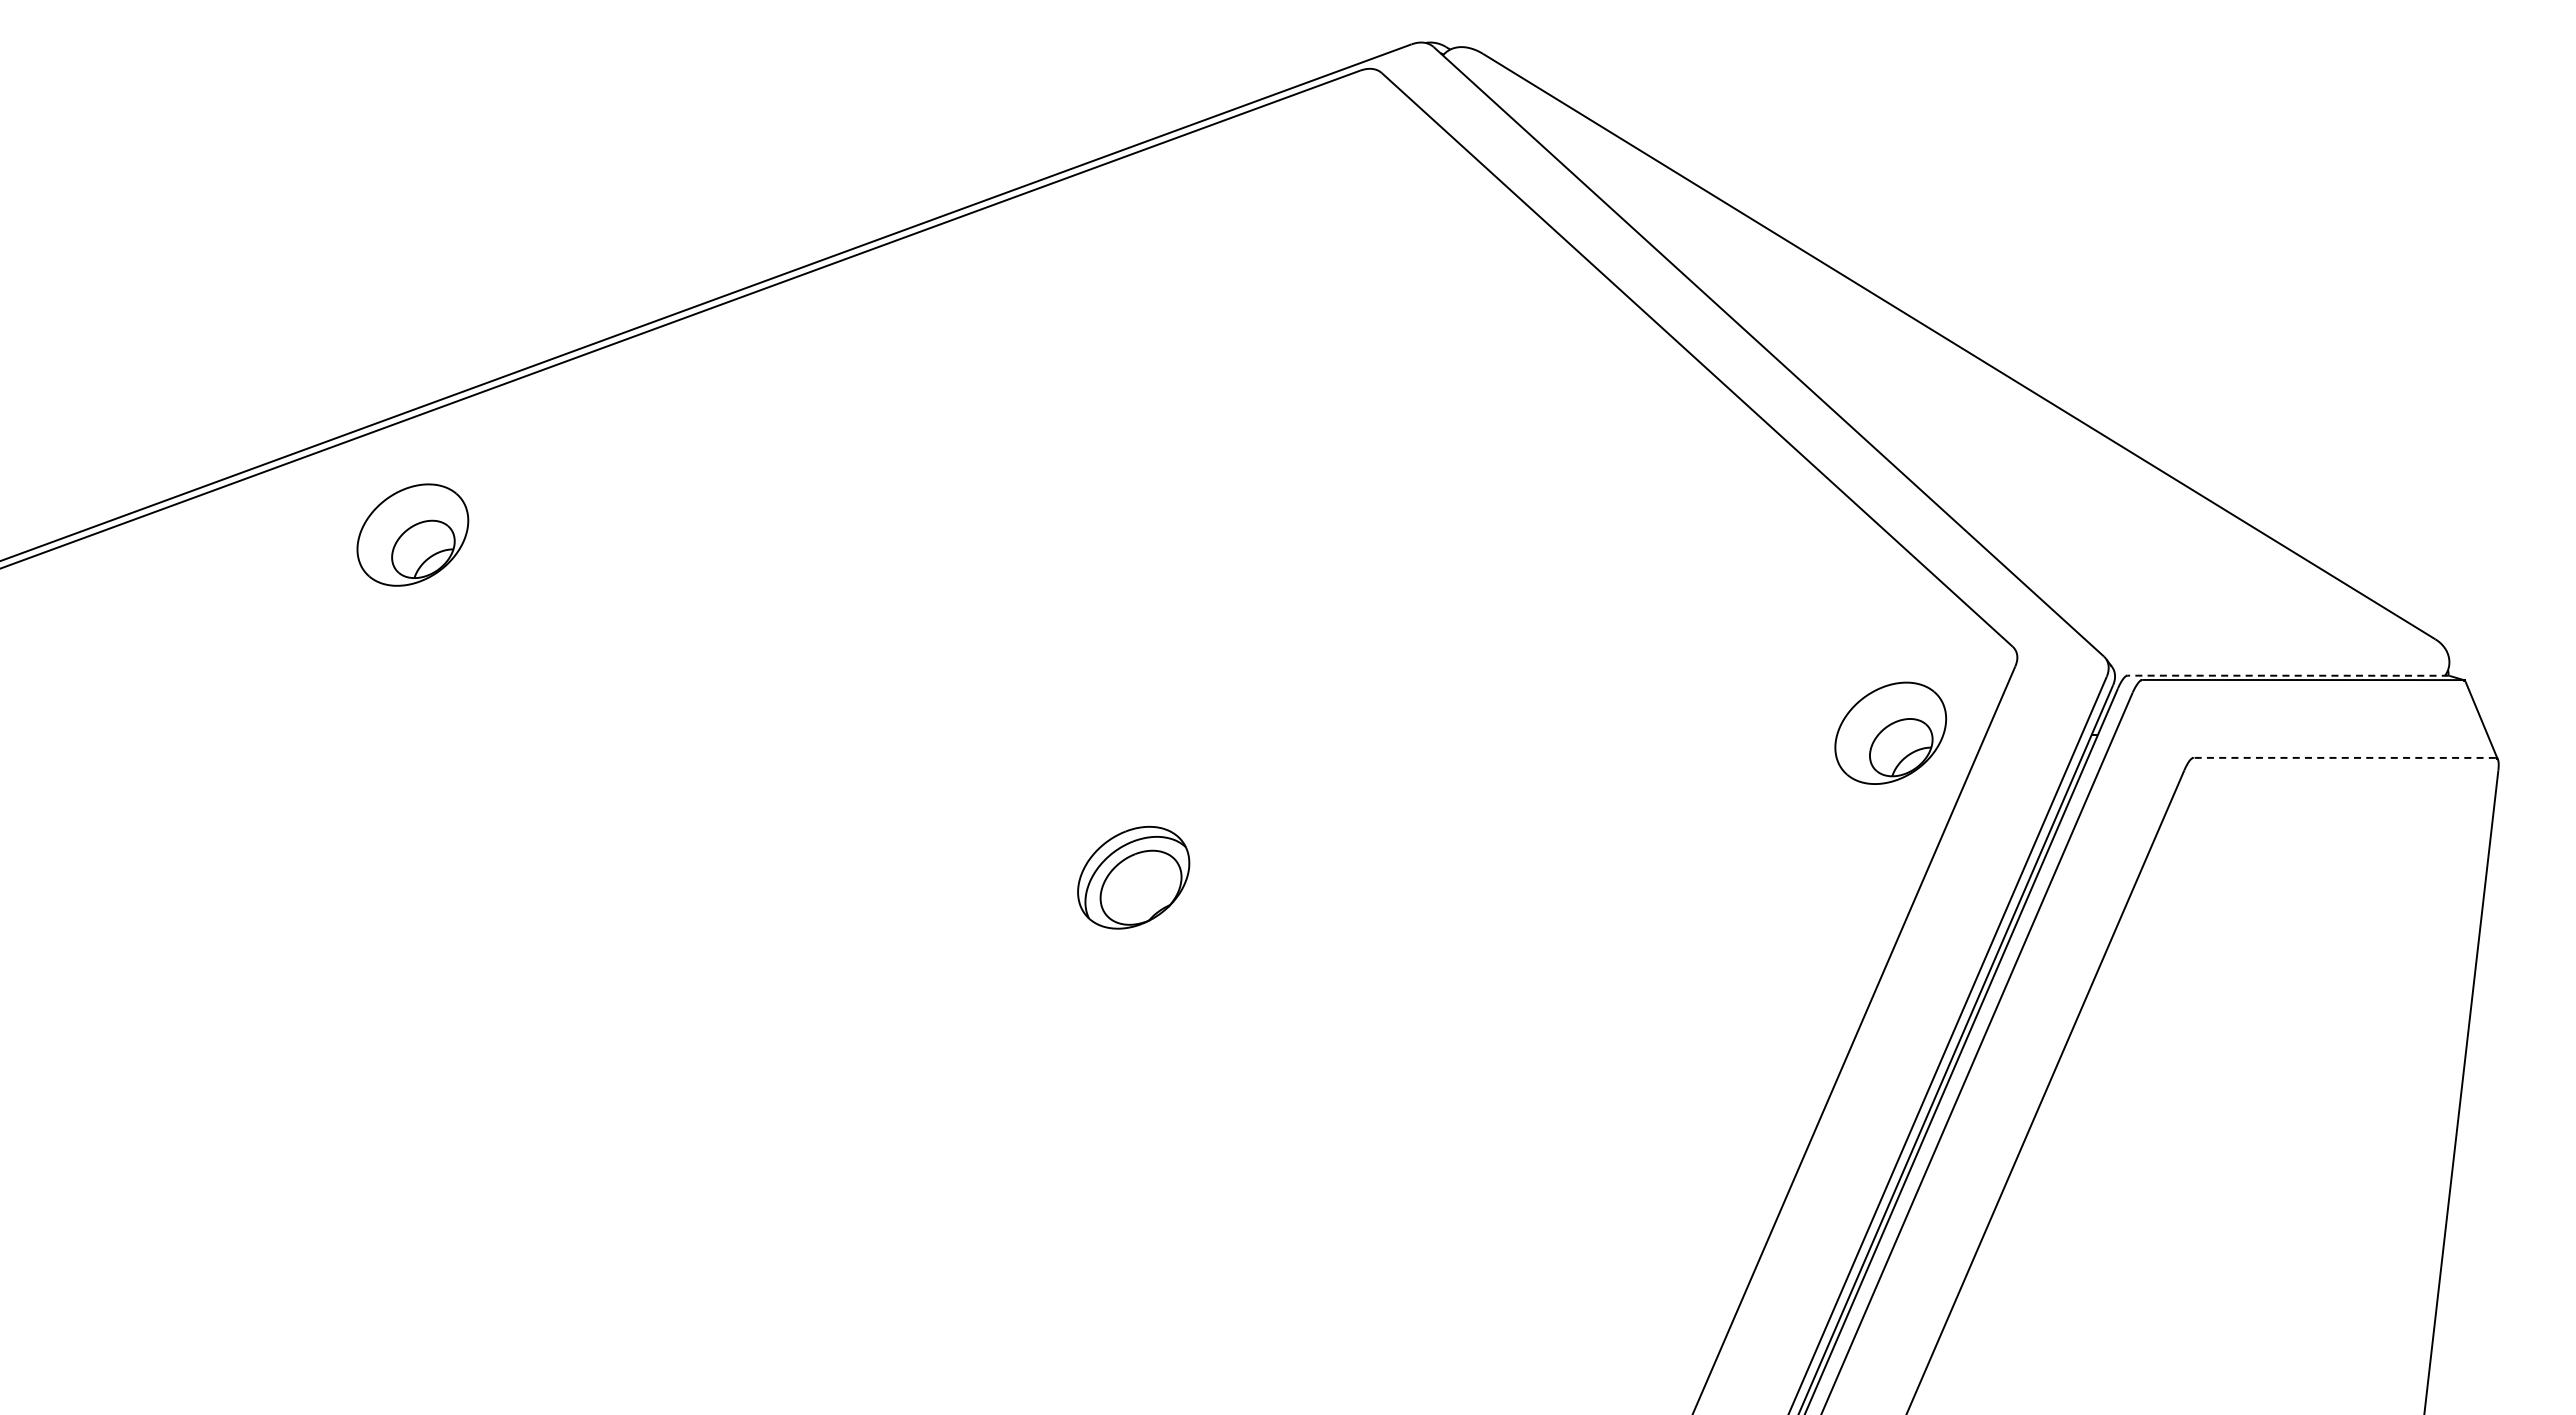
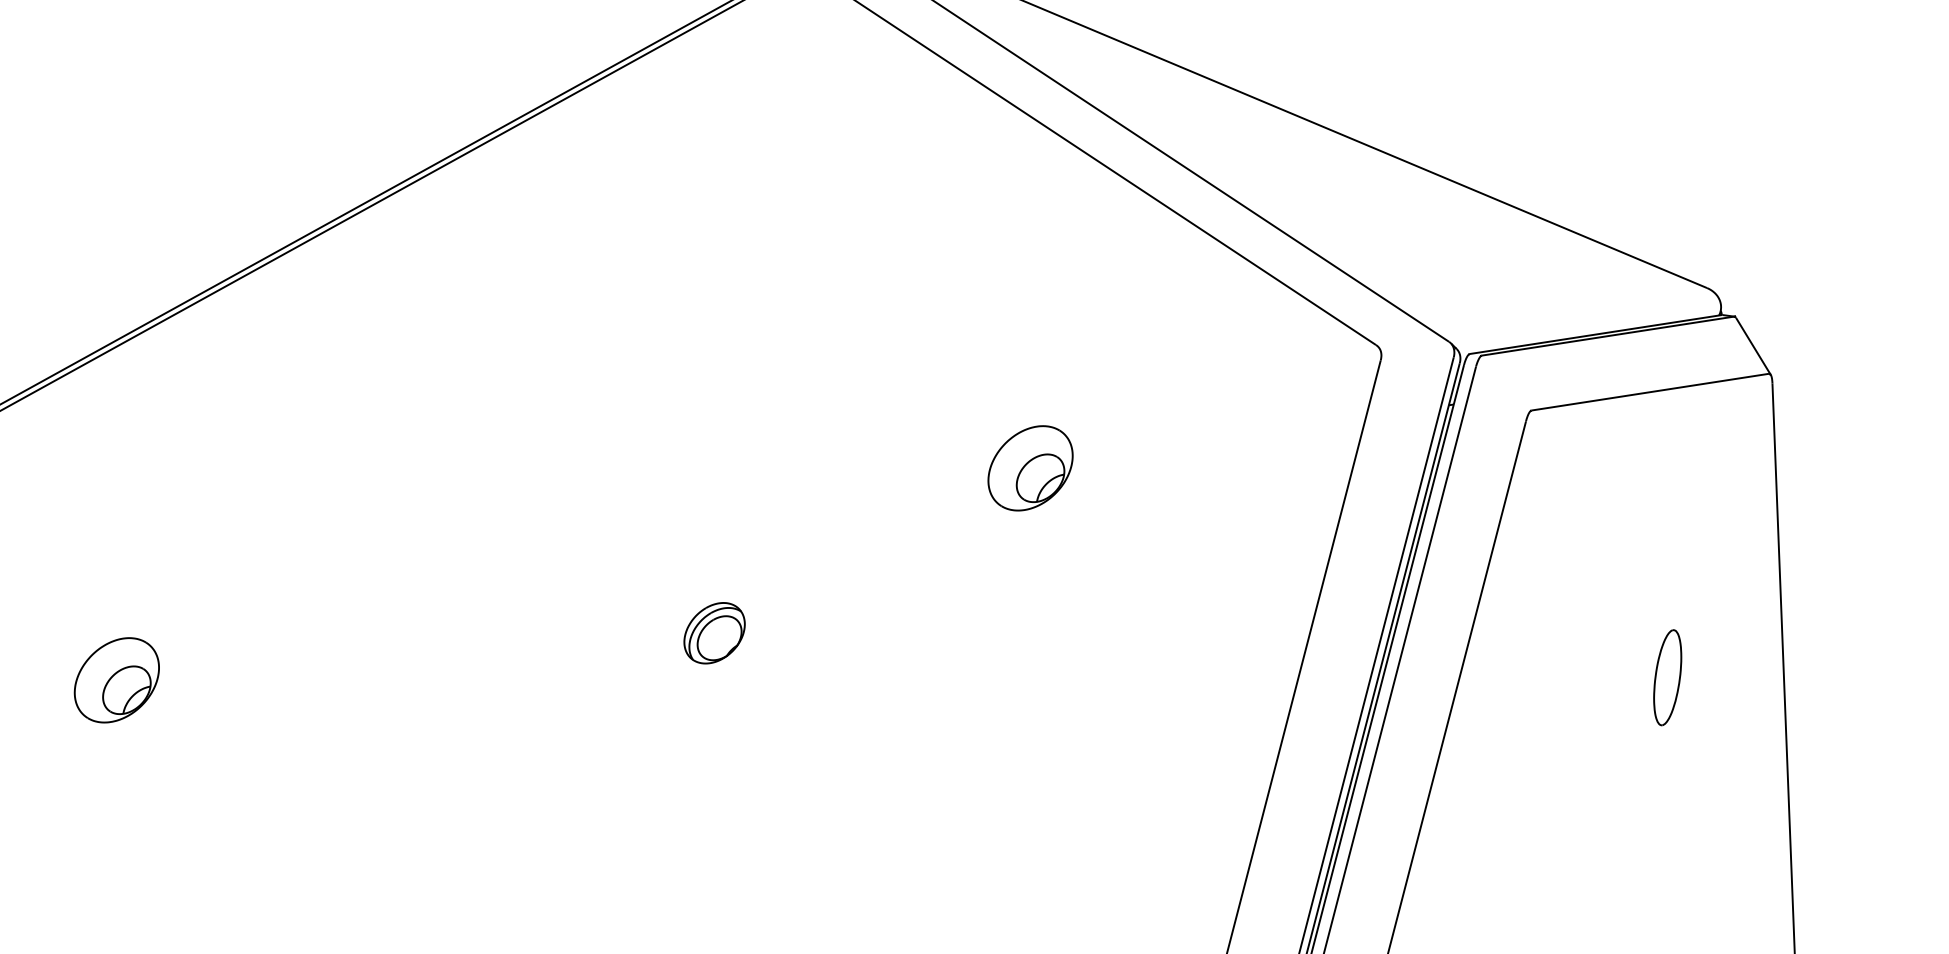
part: (412, 534) -> (116, 679), moved
line: (2288, 675) -> (1596, 334), dashed -> solid
part: (1890, 732) -> (1030, 467), moved
line: (2344, 757) -> (1650, 391), dashed -> solid
part: (1133, 877) -> (714, 633), size x0.71
part: (2310, 1116) -> (1667, 677), added

